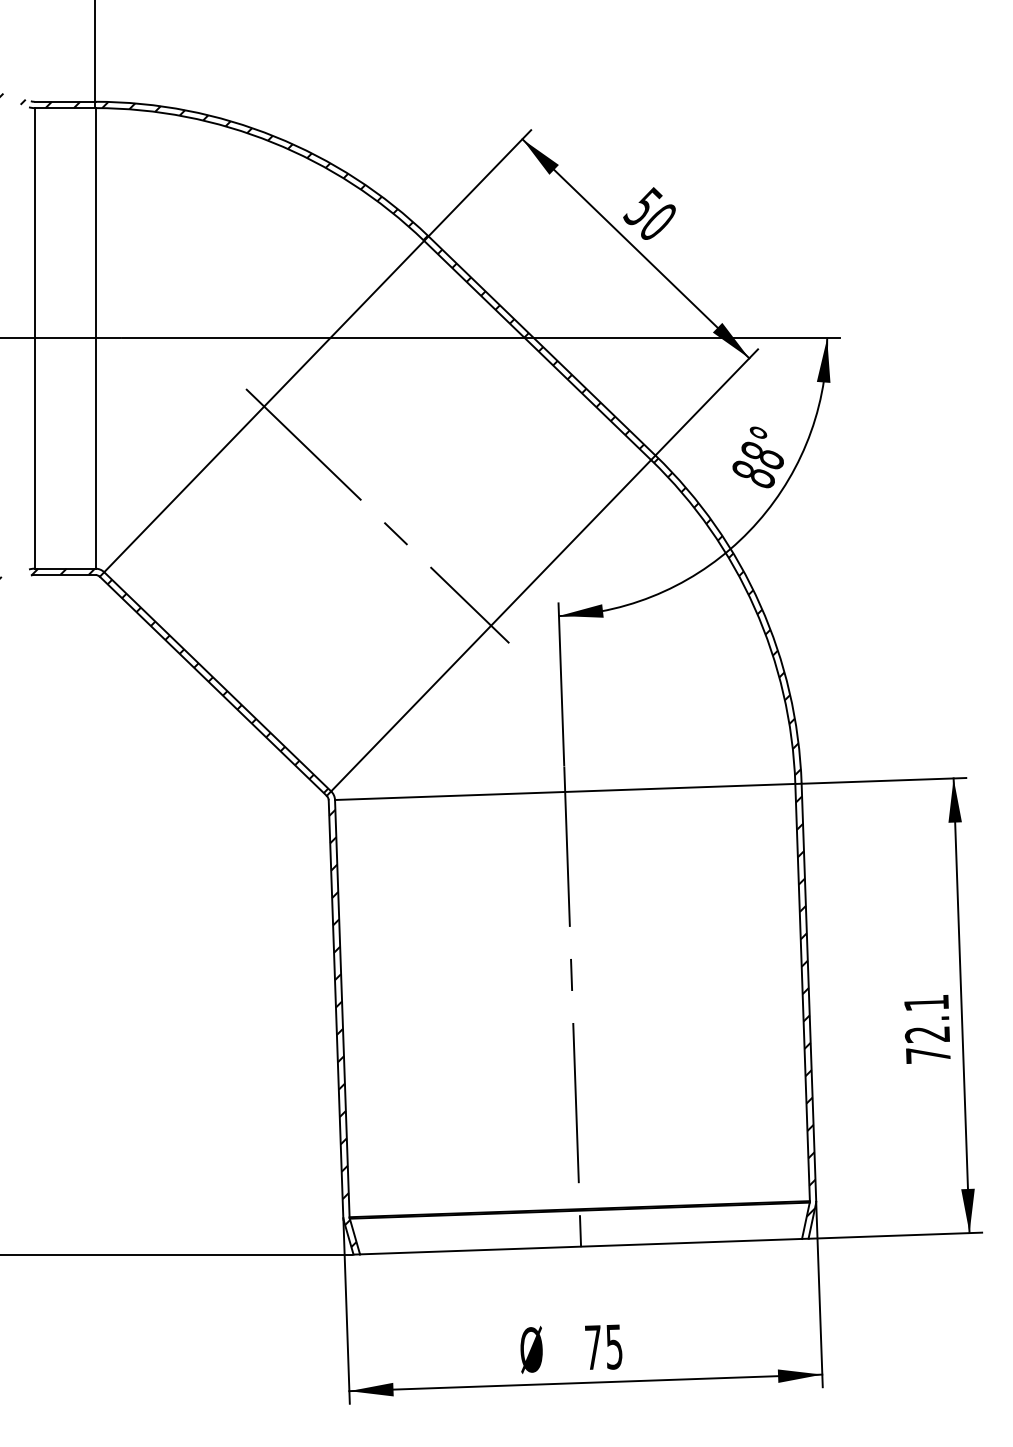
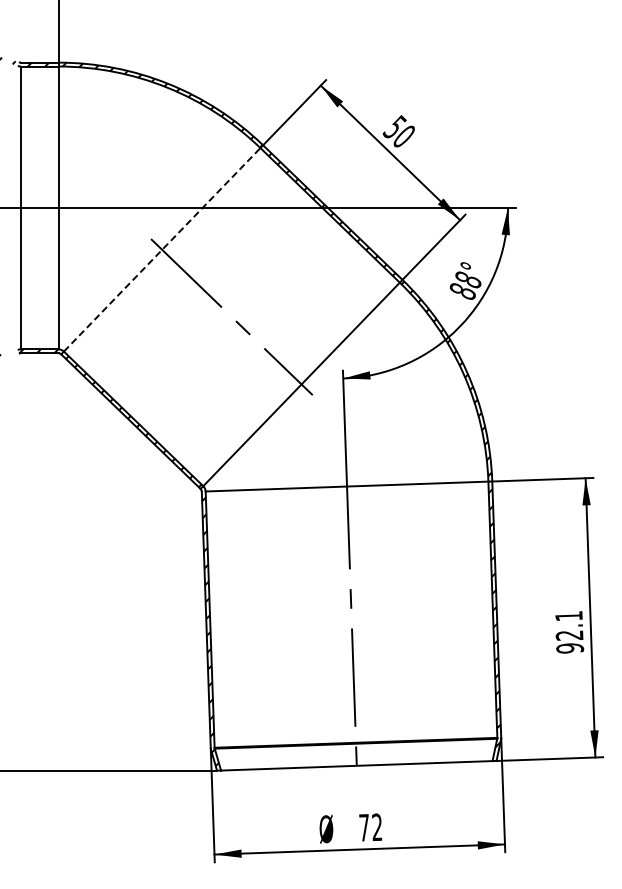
line: (264, 406) -> (162, 249), solid -> dashed
text: (928, 1055) -> (570, 648), 72.1 -> 92.1
text: (614, 1347) -> (377, 827), 75 -> 72

